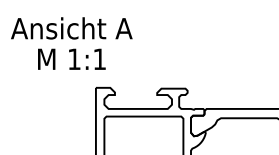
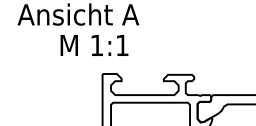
text: (71, 58) -> (94, 44), moved

